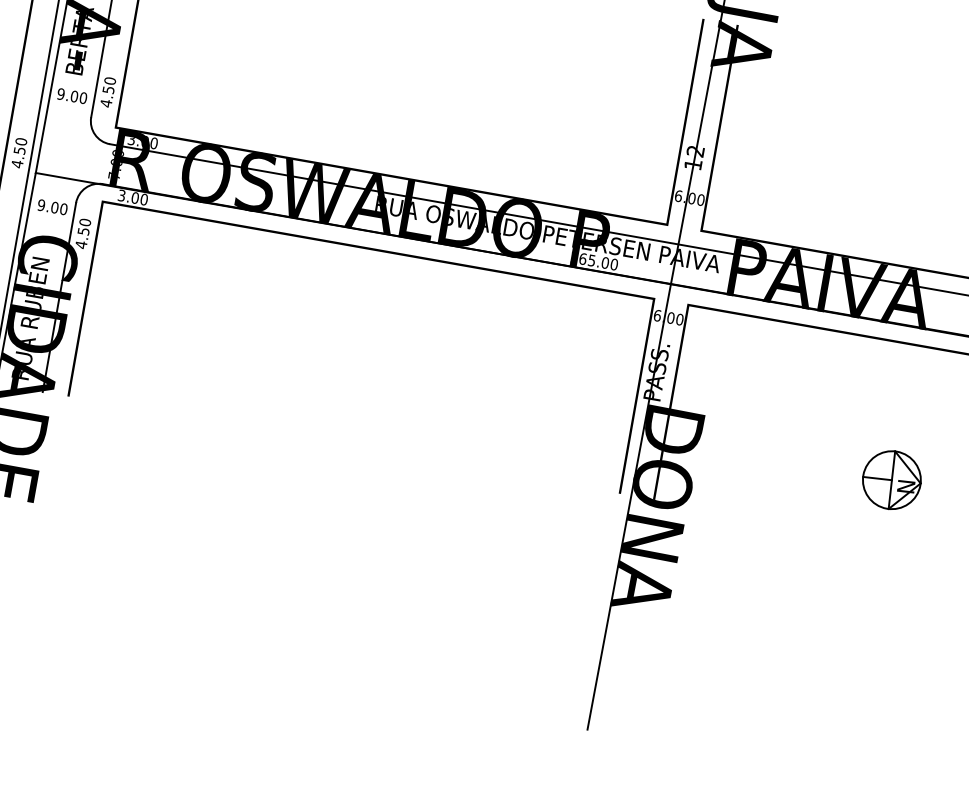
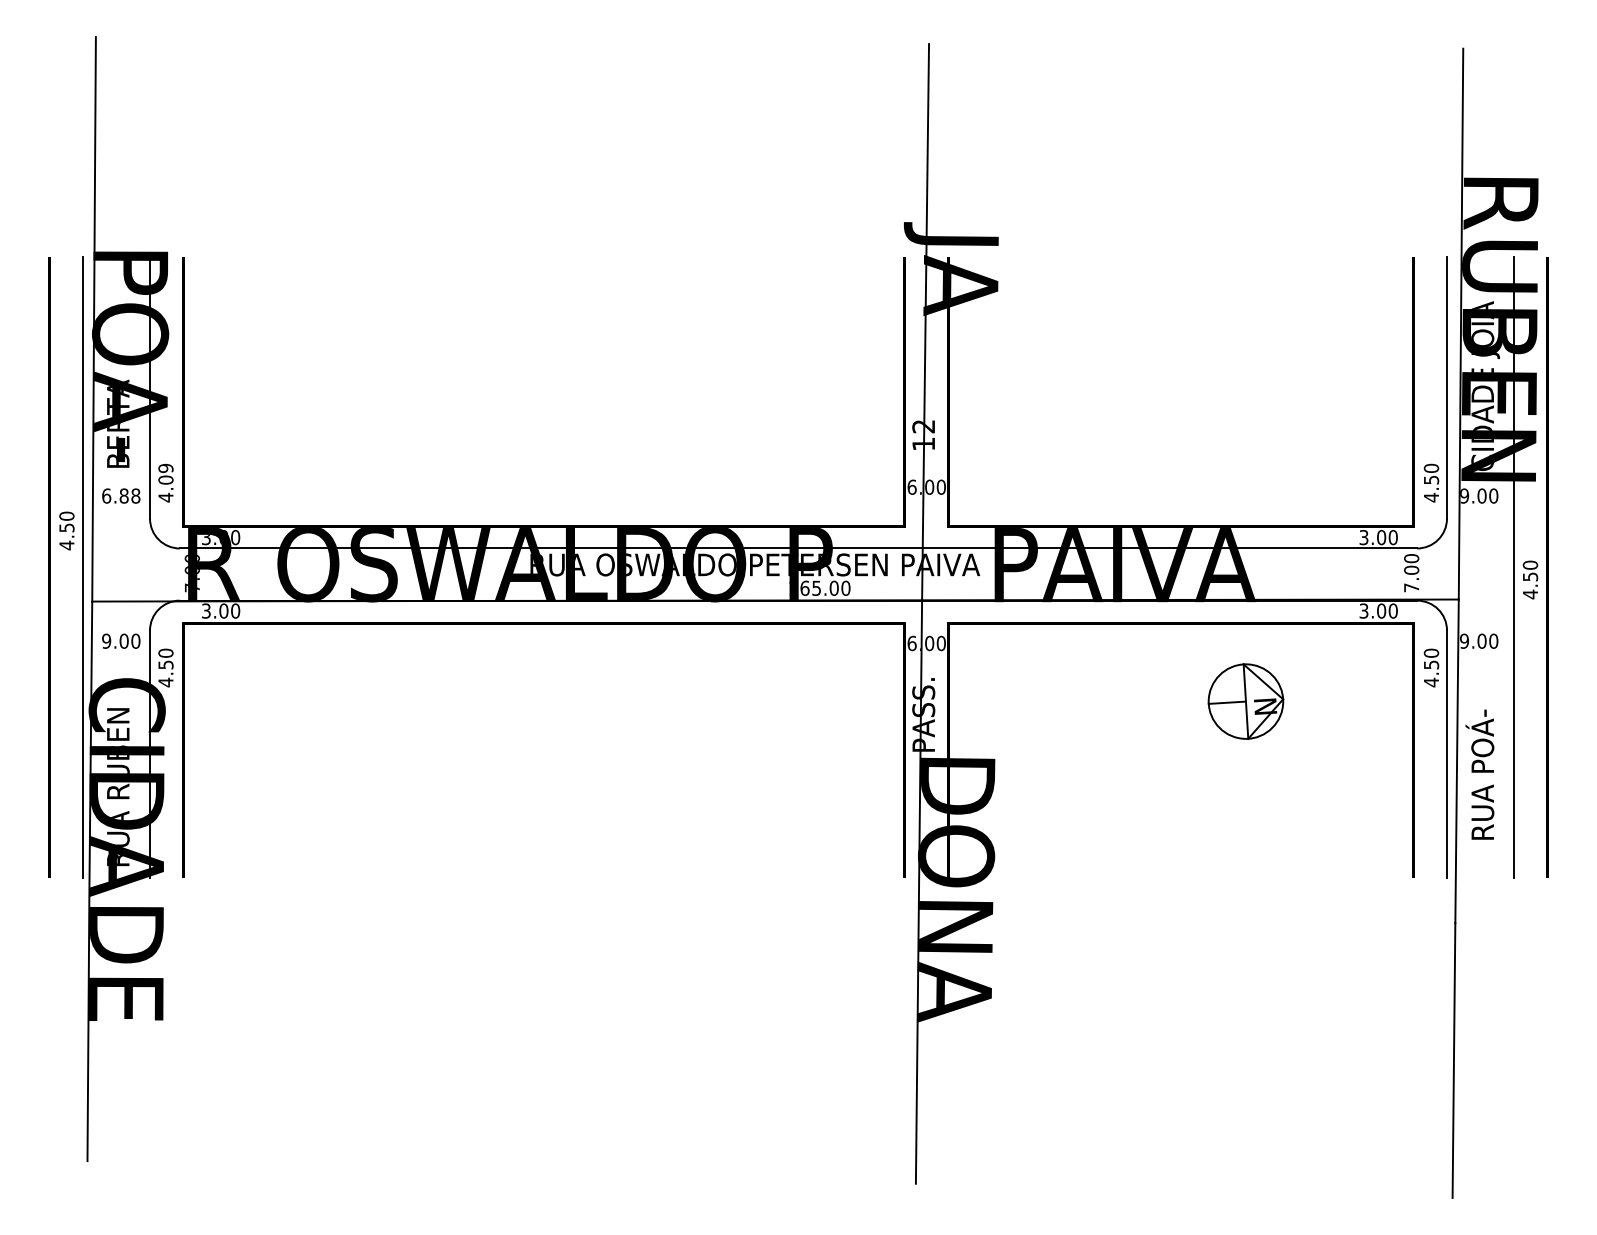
text: (109, 84) -> (165, 473), 4.50 -> 4.09
text: (72, 95) -> (121, 495), 9.00 -> 6.88
text: (19, 152) -> (66, 530), moved
part: (891, 480) -> (1245, 701), moved

